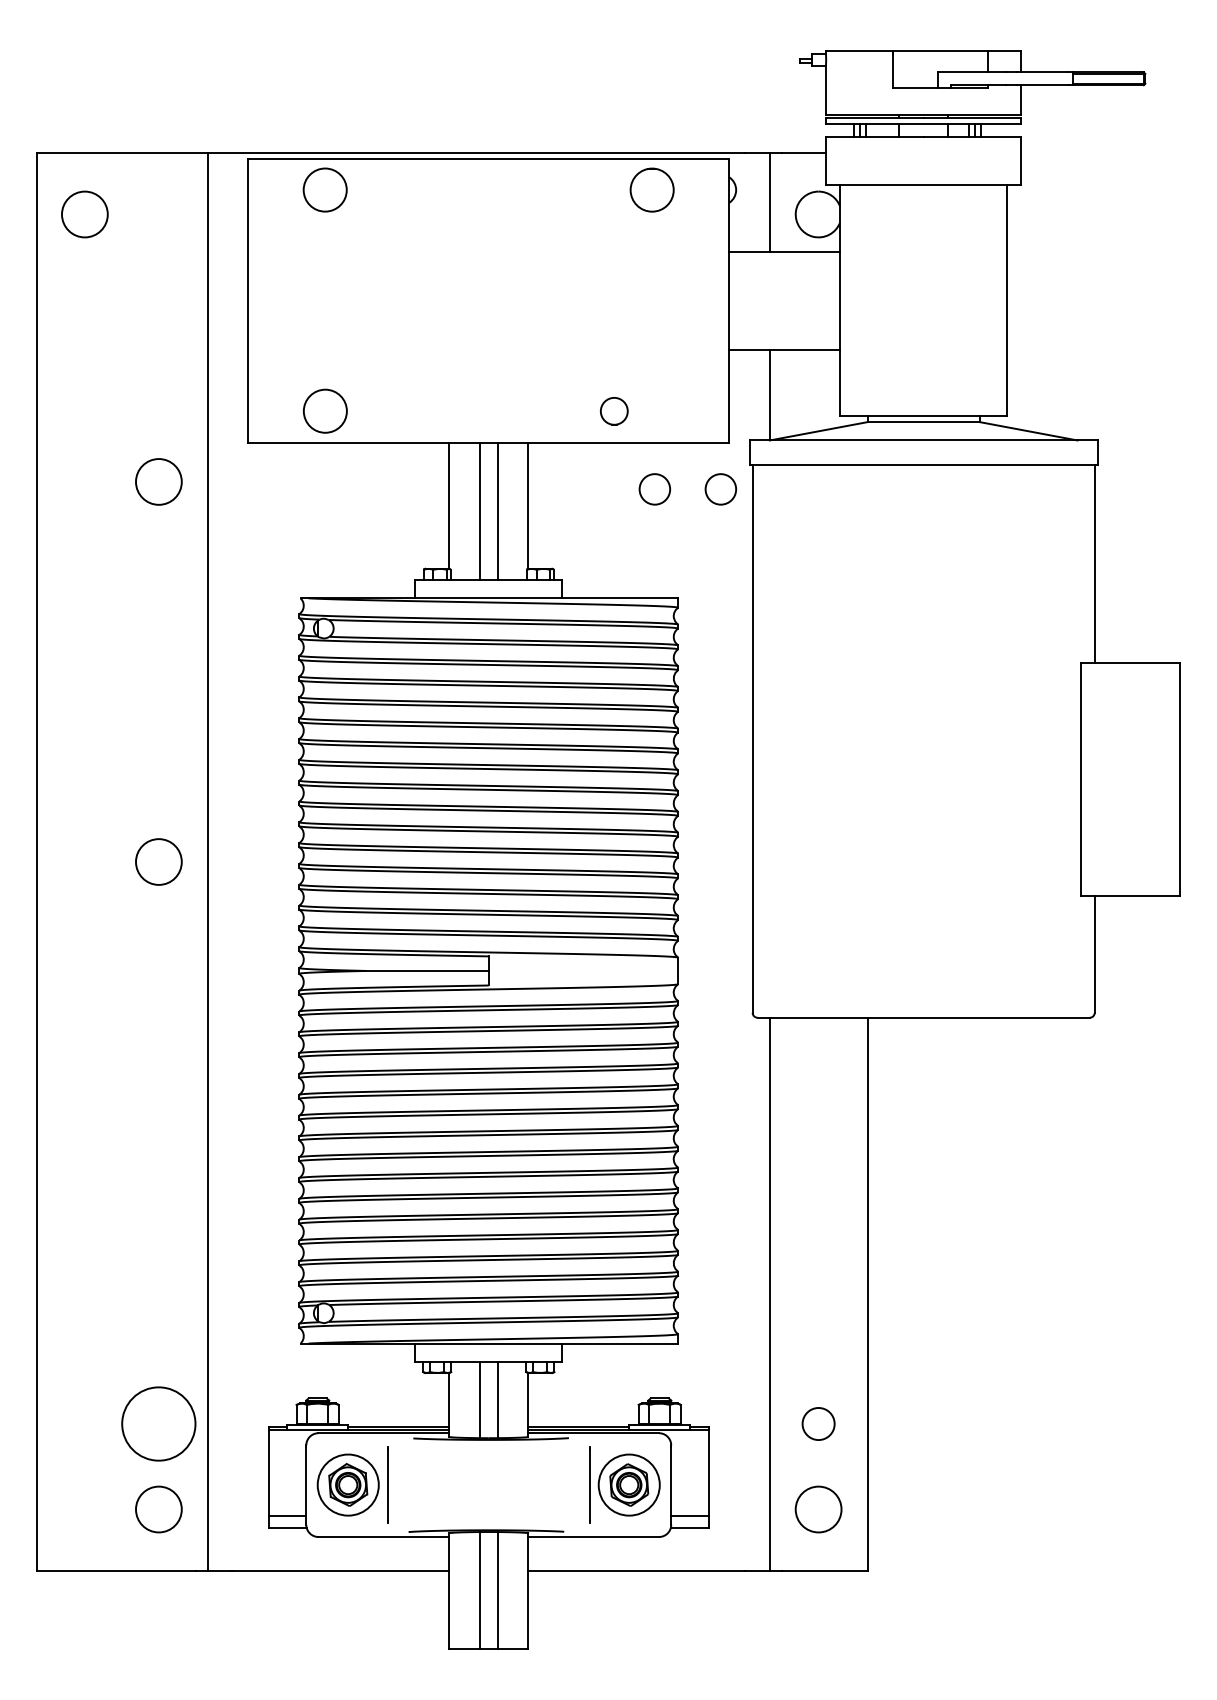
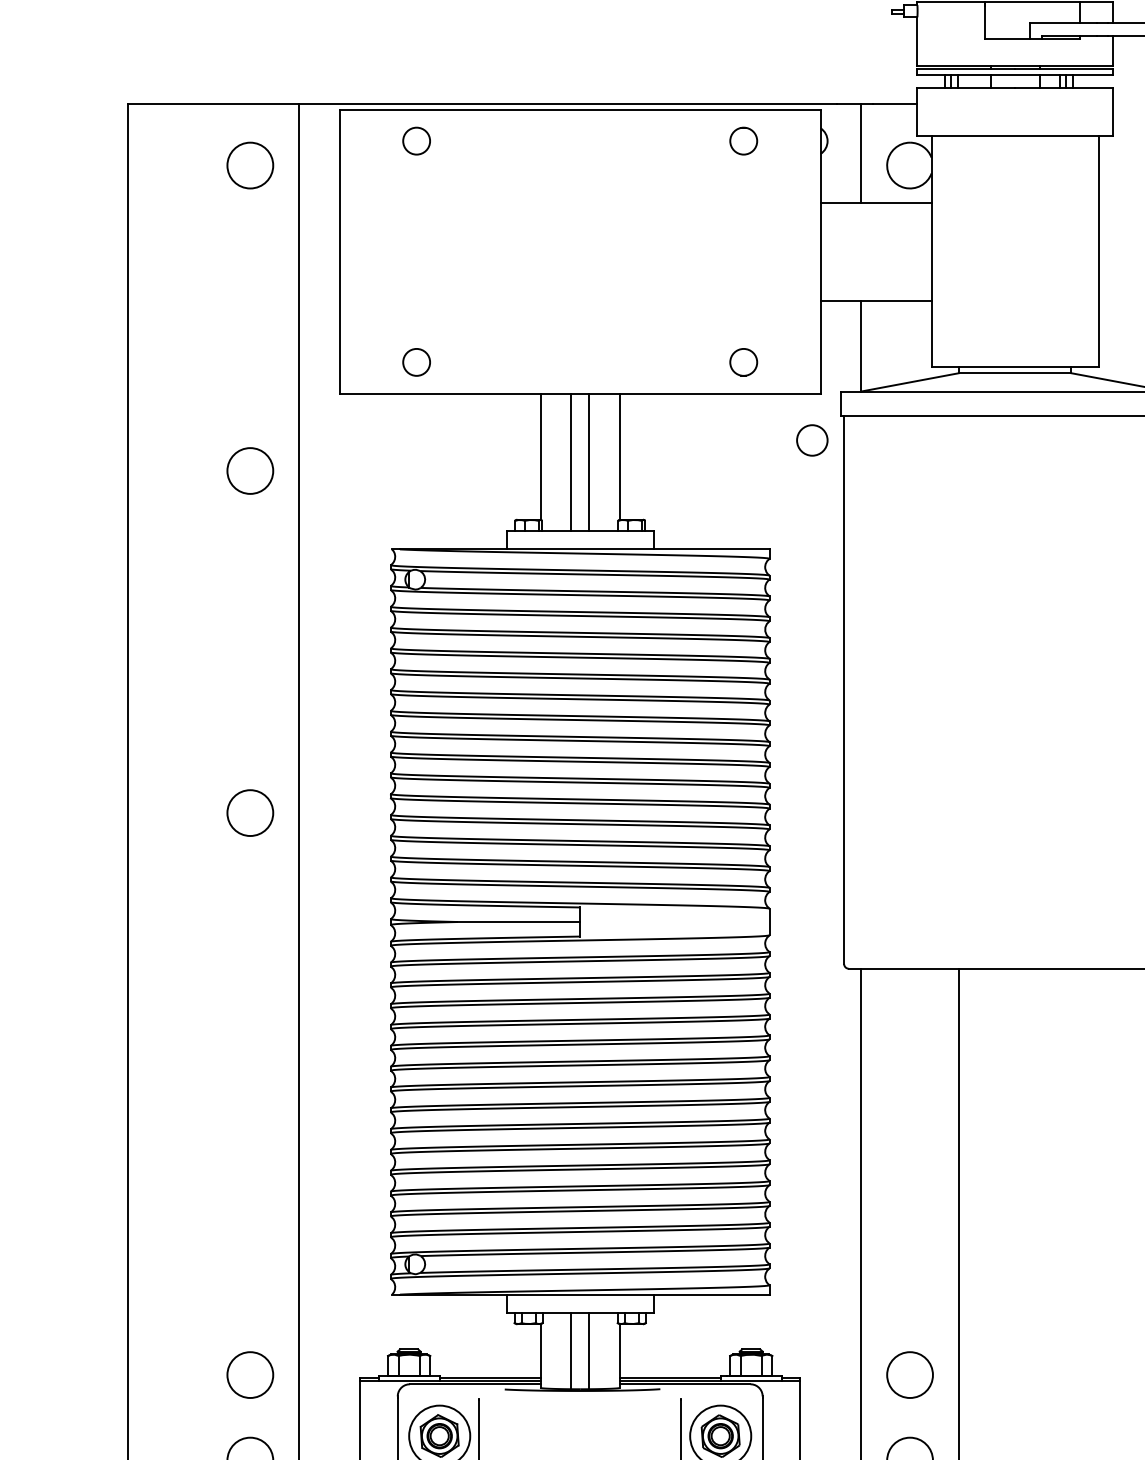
circle: (324, 189) -> (415, 140), size x0.62
part: (652, 189) -> (743, 140), size x0.62
circle: (84, 214) -> (249, 165), moved
circle: (324, 411) -> (415, 362), size x0.62
circle: (614, 411) -> (743, 362), moved
circle: (158, 481) -> (249, 470), moved
circle: (654, 489) -> (745, 440), removed
circle: (158, 1423) -> (249, 1374), size x0.62
circle: (818, 1423) -> (909, 1374), size x1.43

